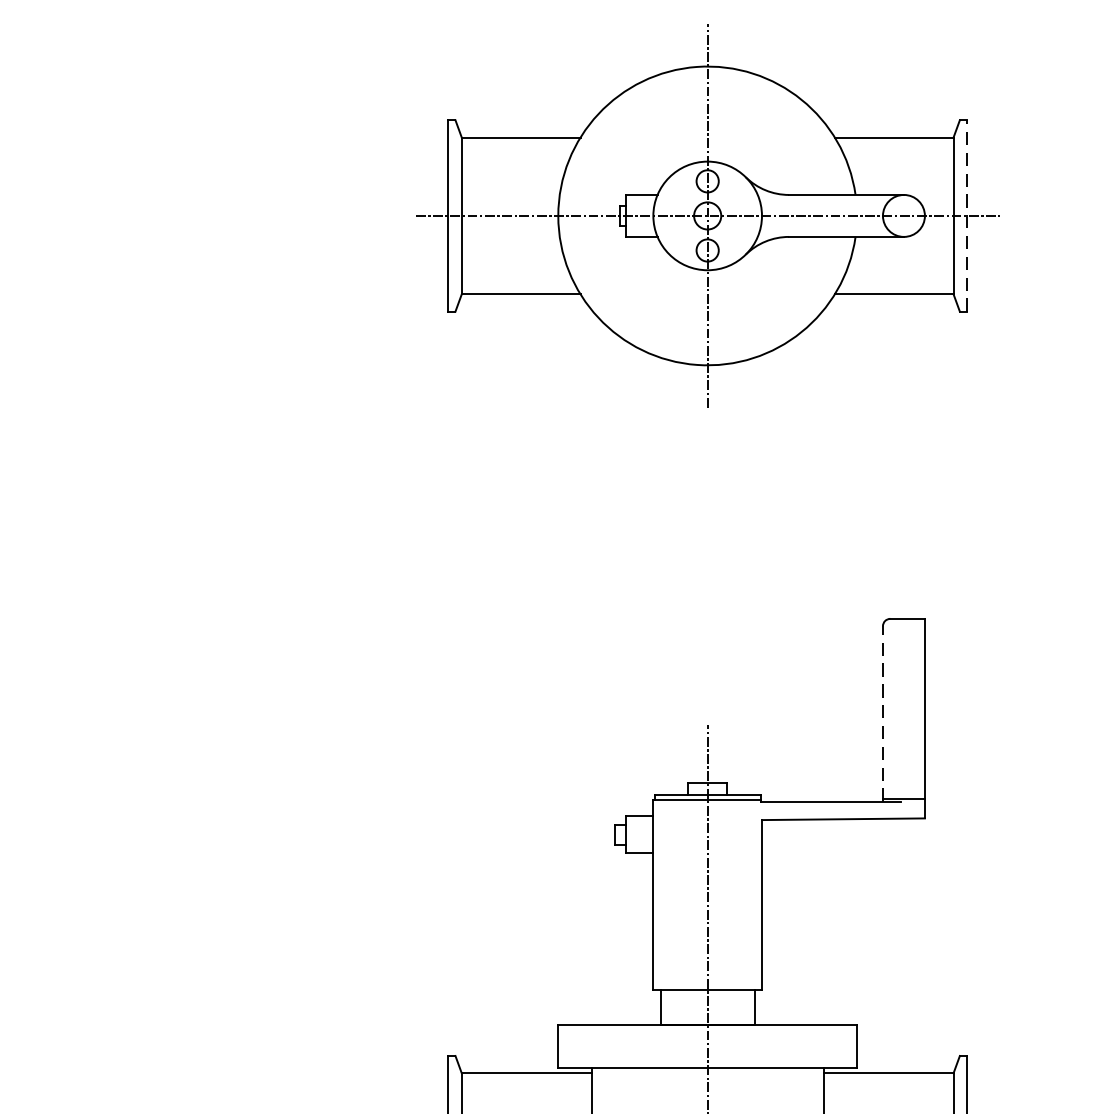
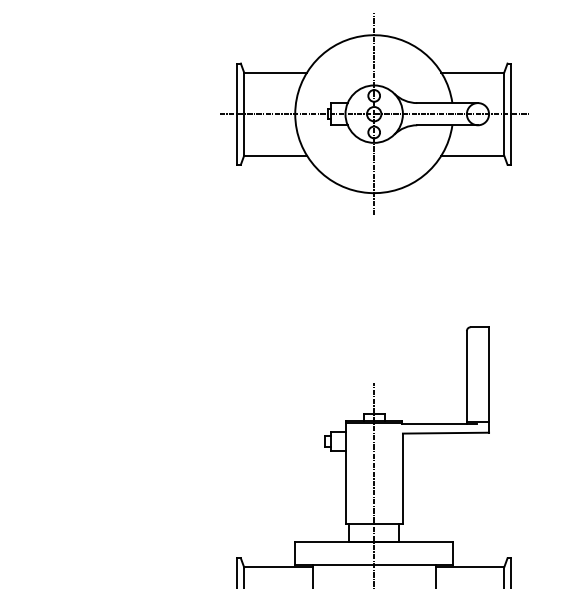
line: (967, 216) -> (511, 114), dashed -> solid
line: (882, 712) -> (466, 376), dashed -> solid

